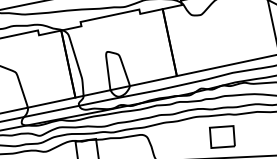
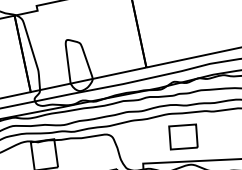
part: (222, 136) -> (183, 136), moved

